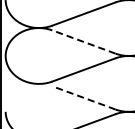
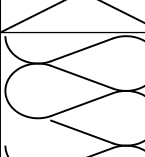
line: (84, 42) -> (82, 77), dashed -> solid
line: (84, 97) -> (82, 131), dashed -> solid

